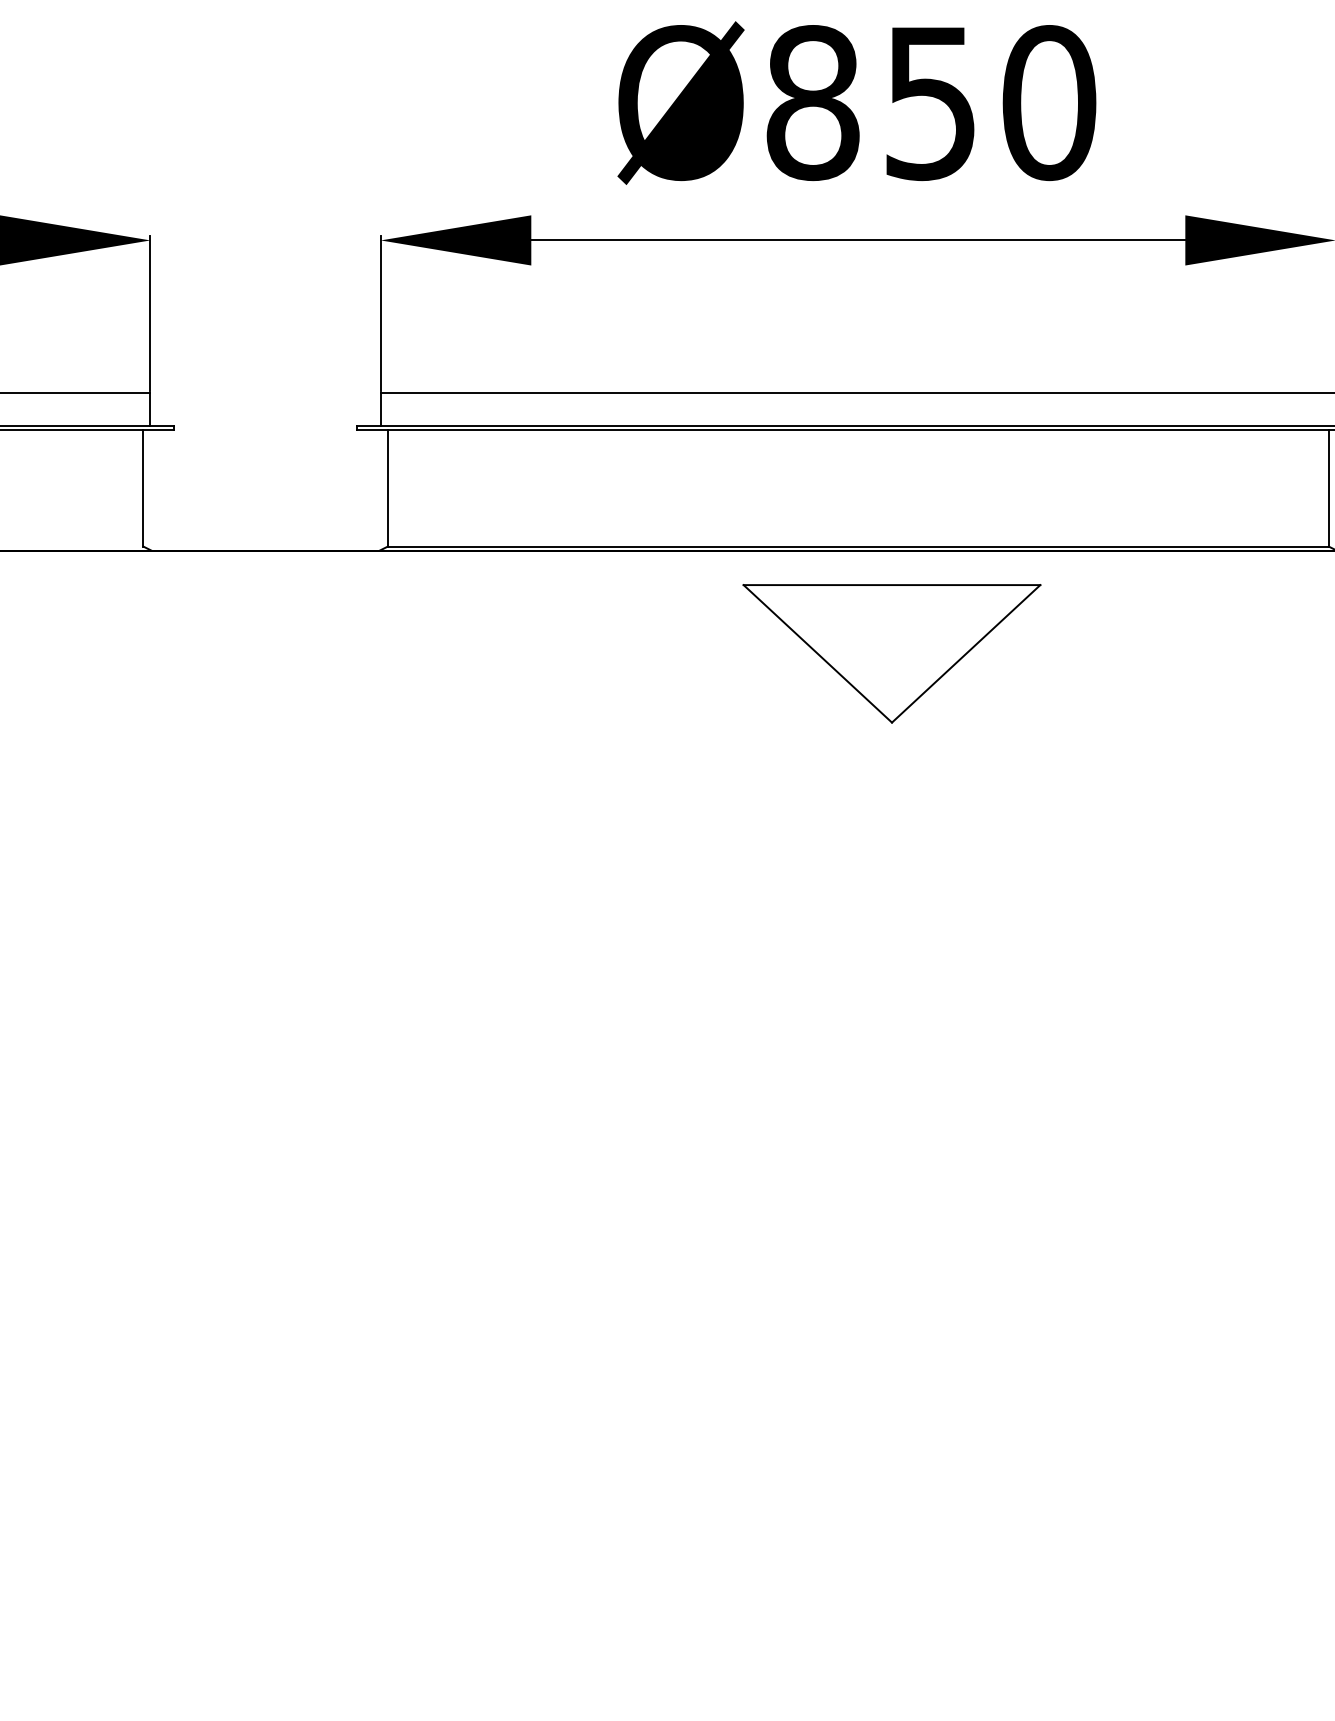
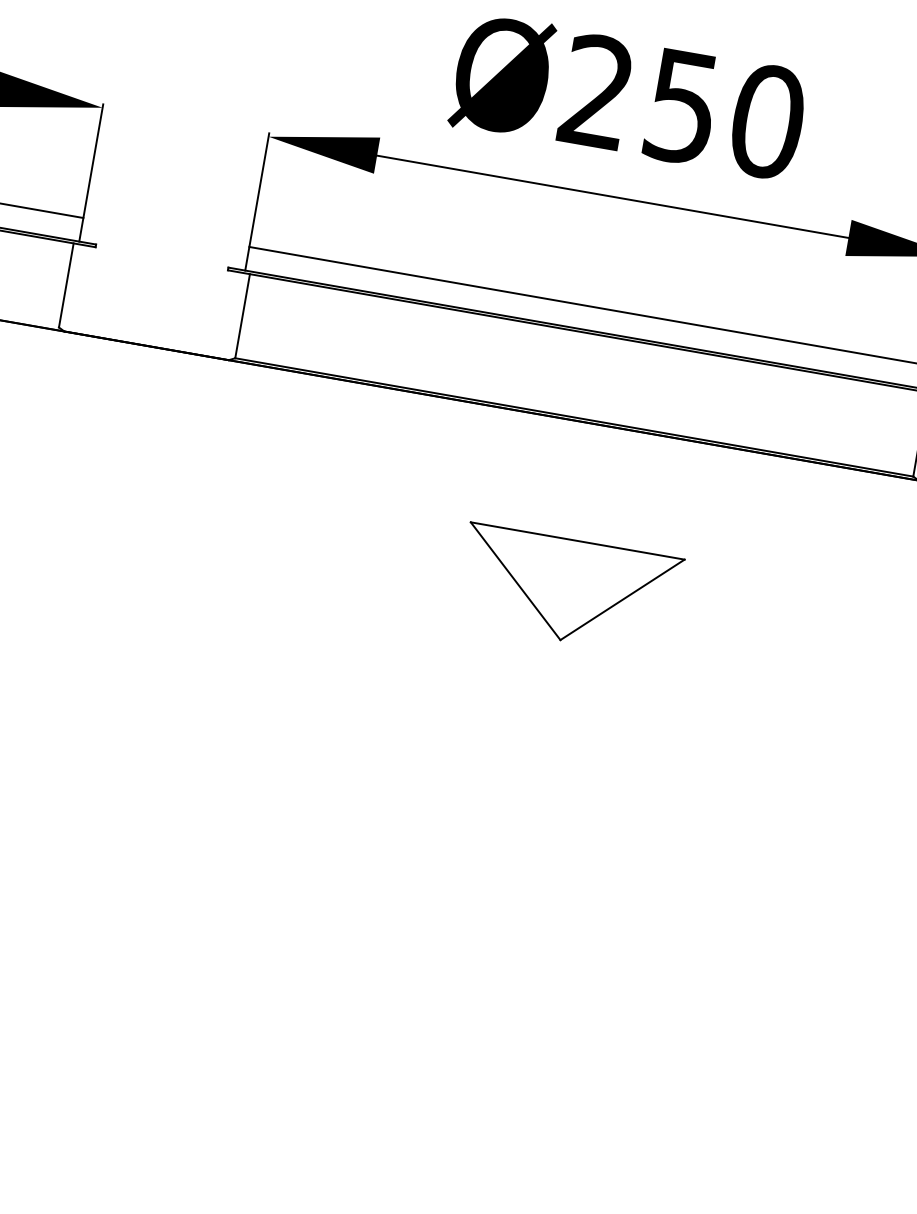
text: (812, 103) -> (596, 92), Ø850 -> Ø250
part: (891, 653) -> (568, 590), moved

